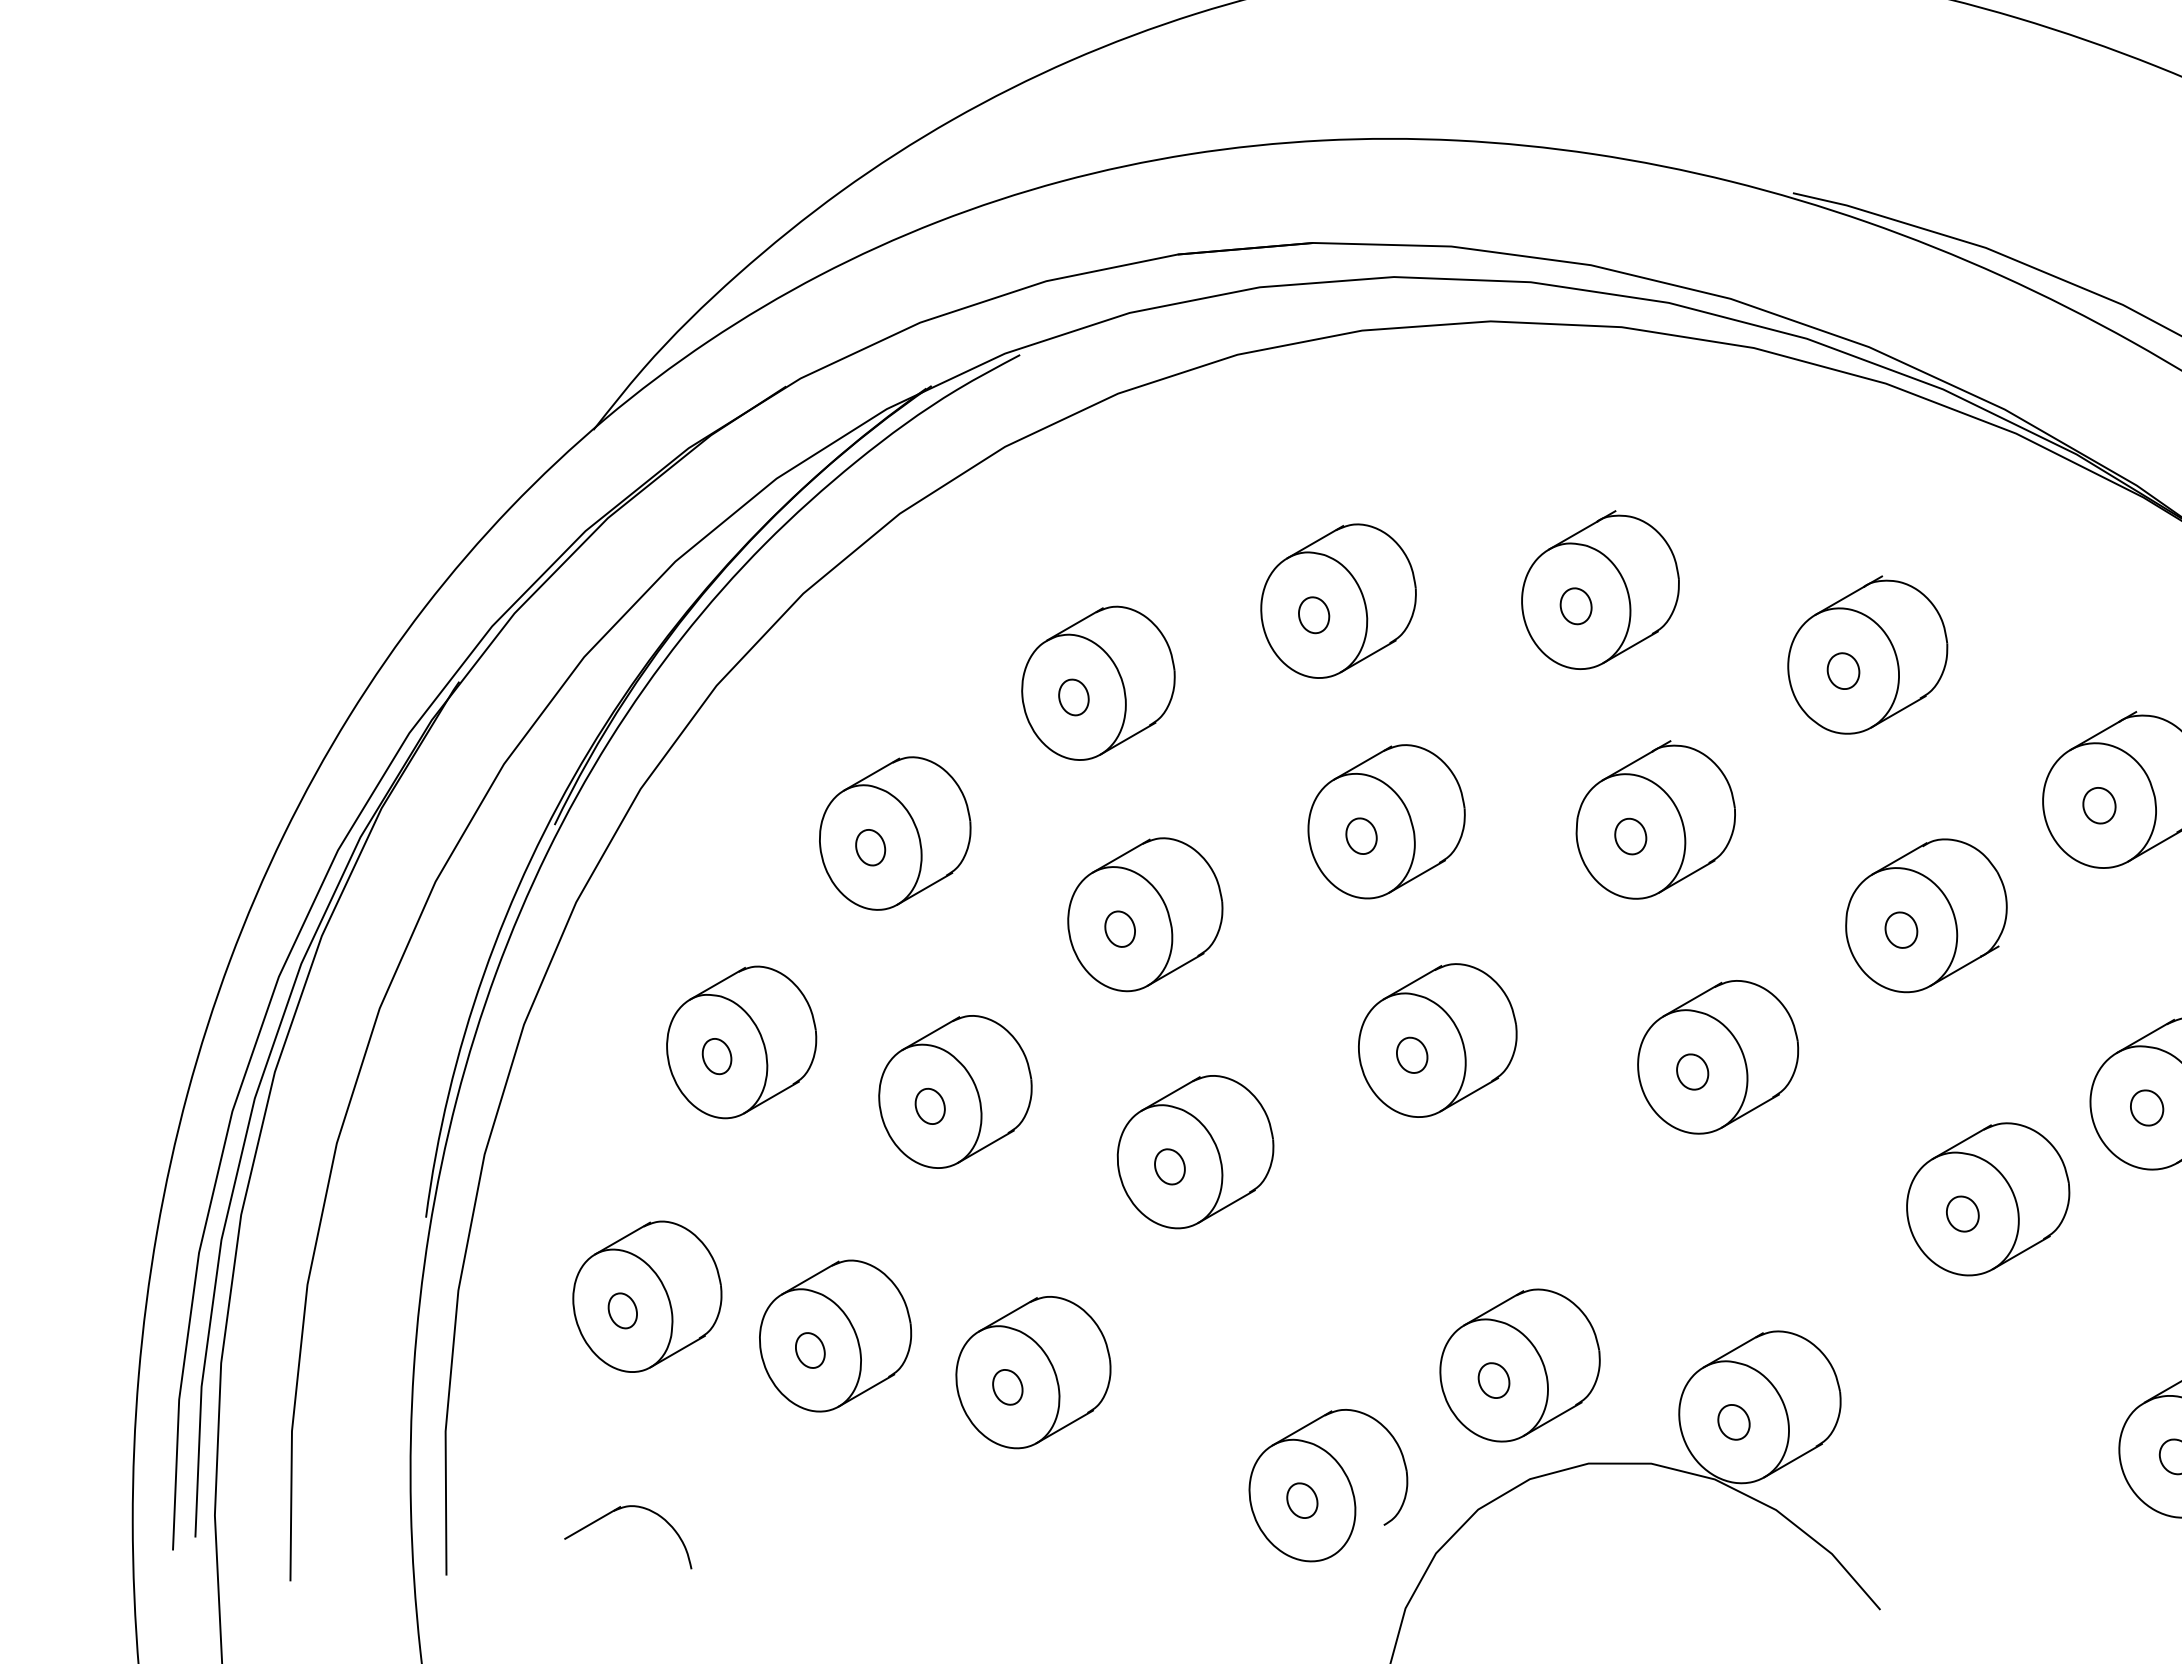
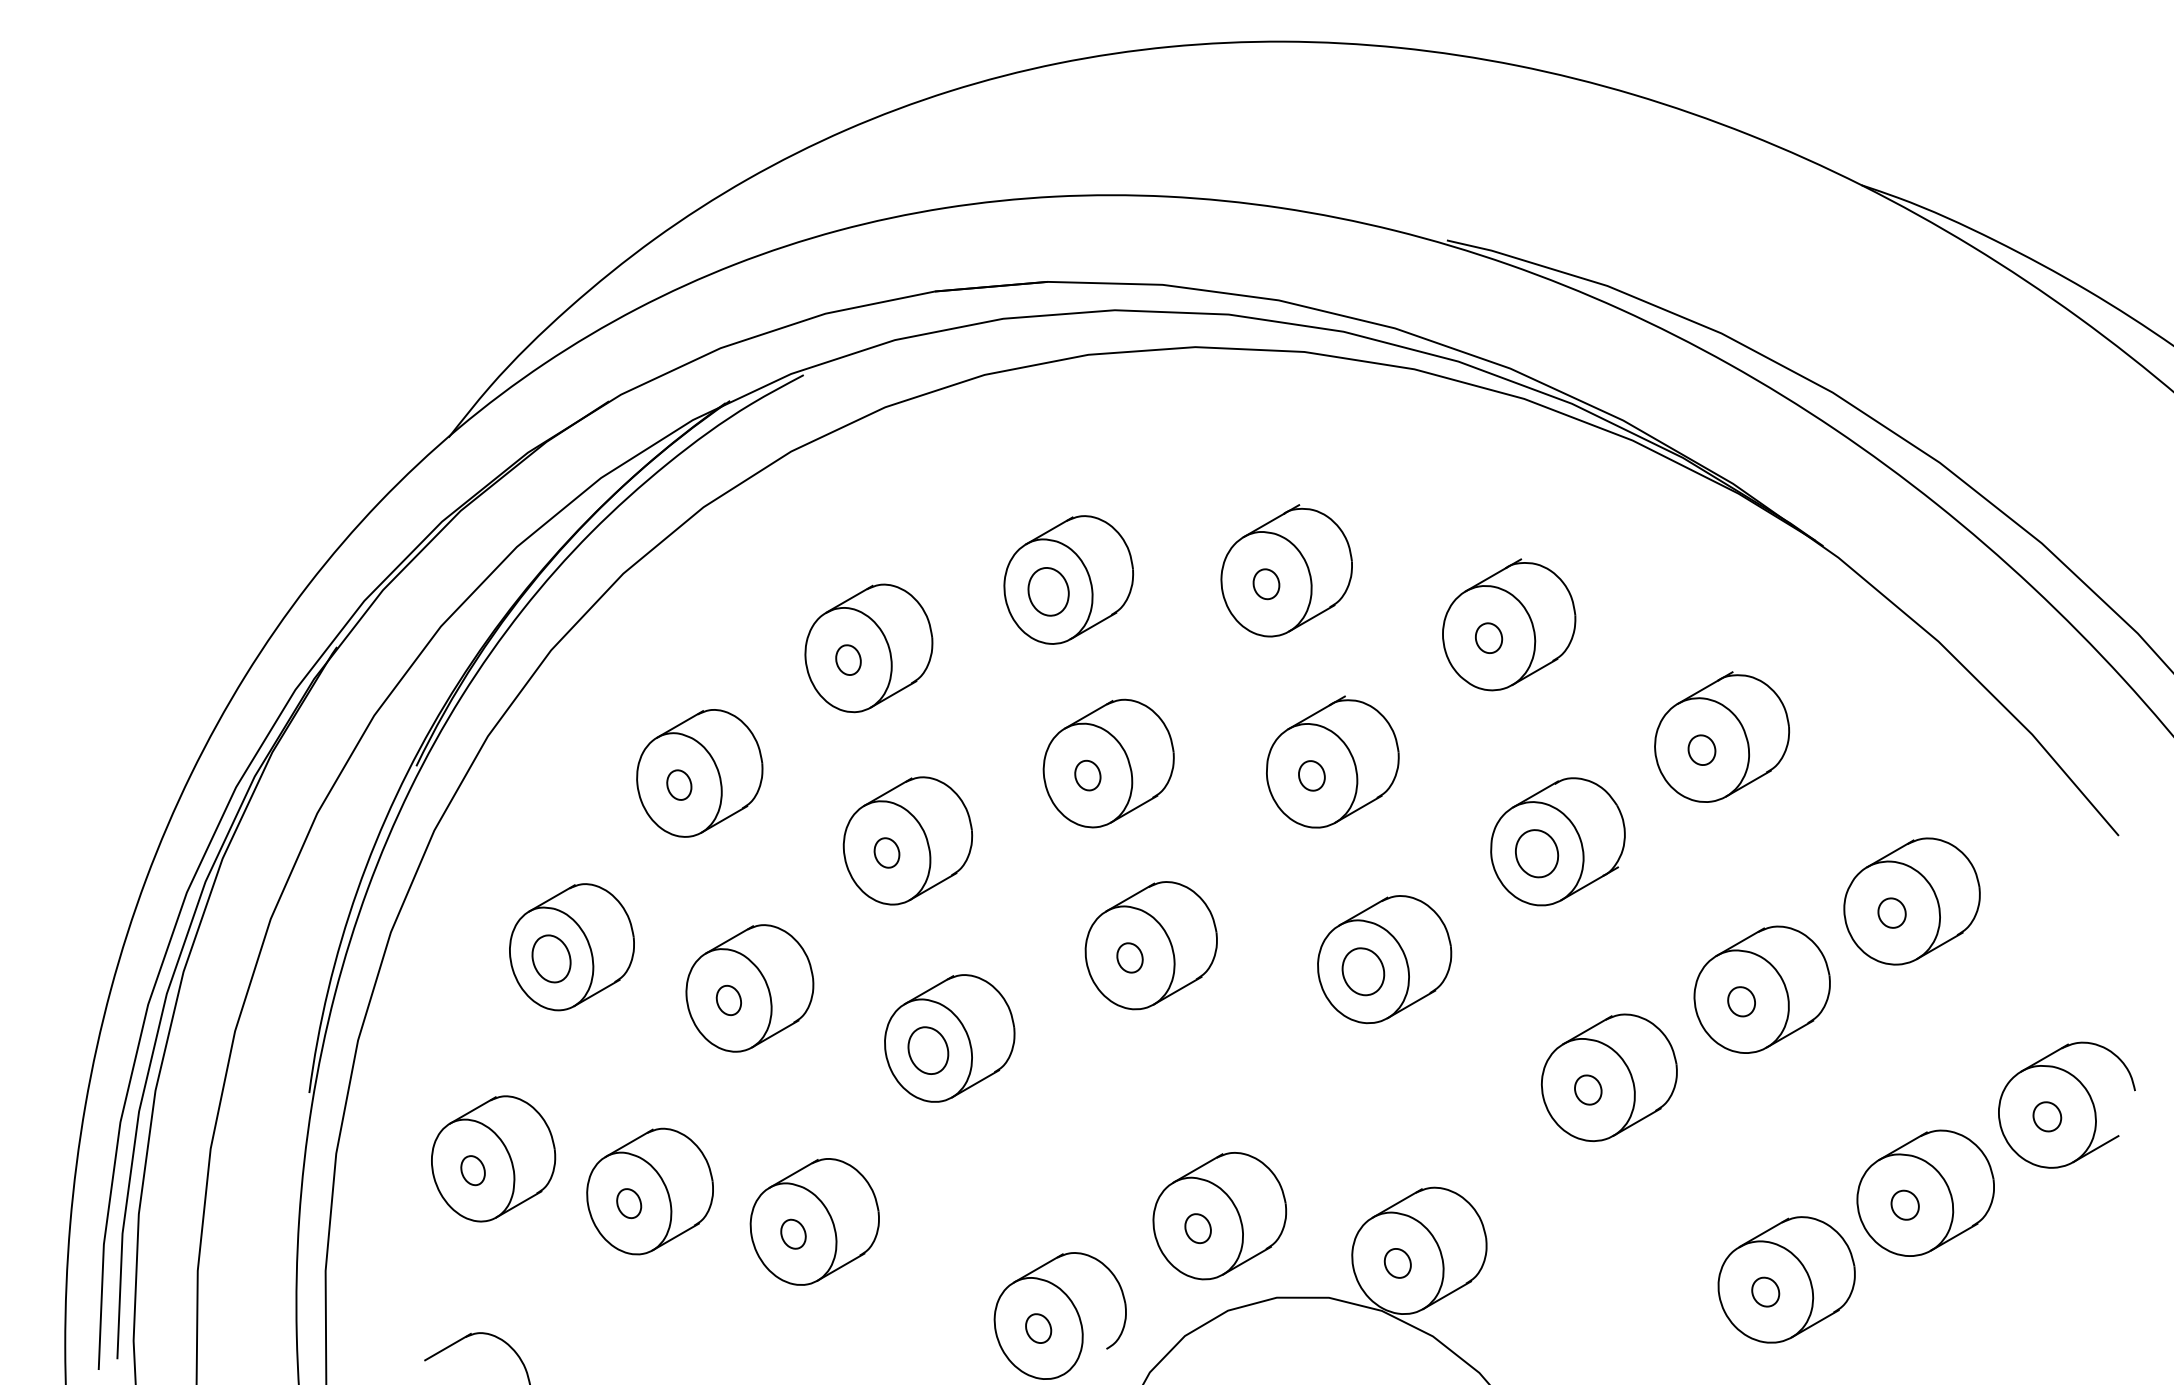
part: (1313, 615) -> (1047, 591), size x1.6
part: (1901, 929) -> (1537, 853), size x1.6
part: (717, 1055) -> (551, 958), size x1.6
part: (1692, 1071) -> (1363, 971), size x1.6
part: (1170, 1166) -> (928, 1050), size x1.6

